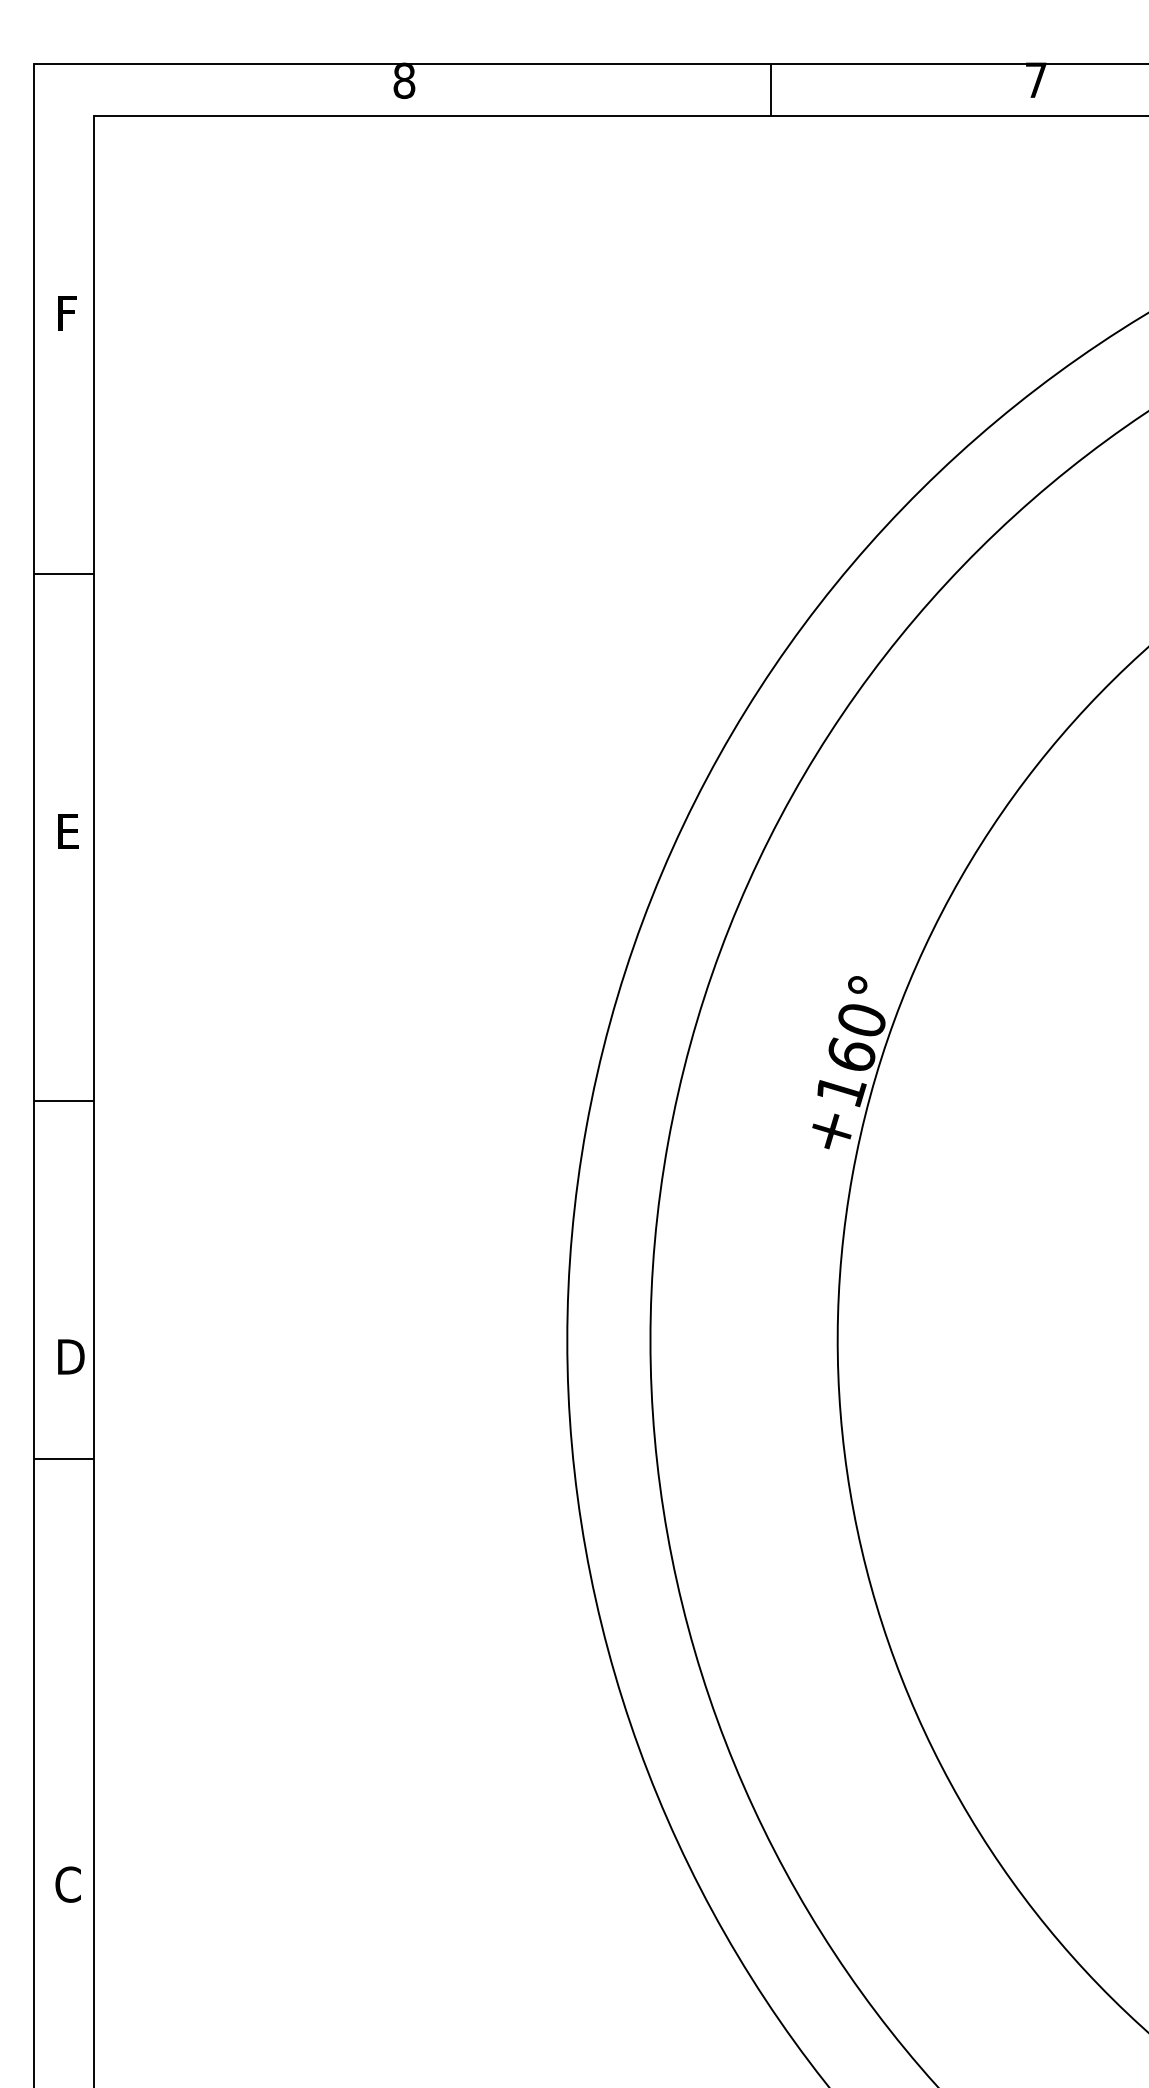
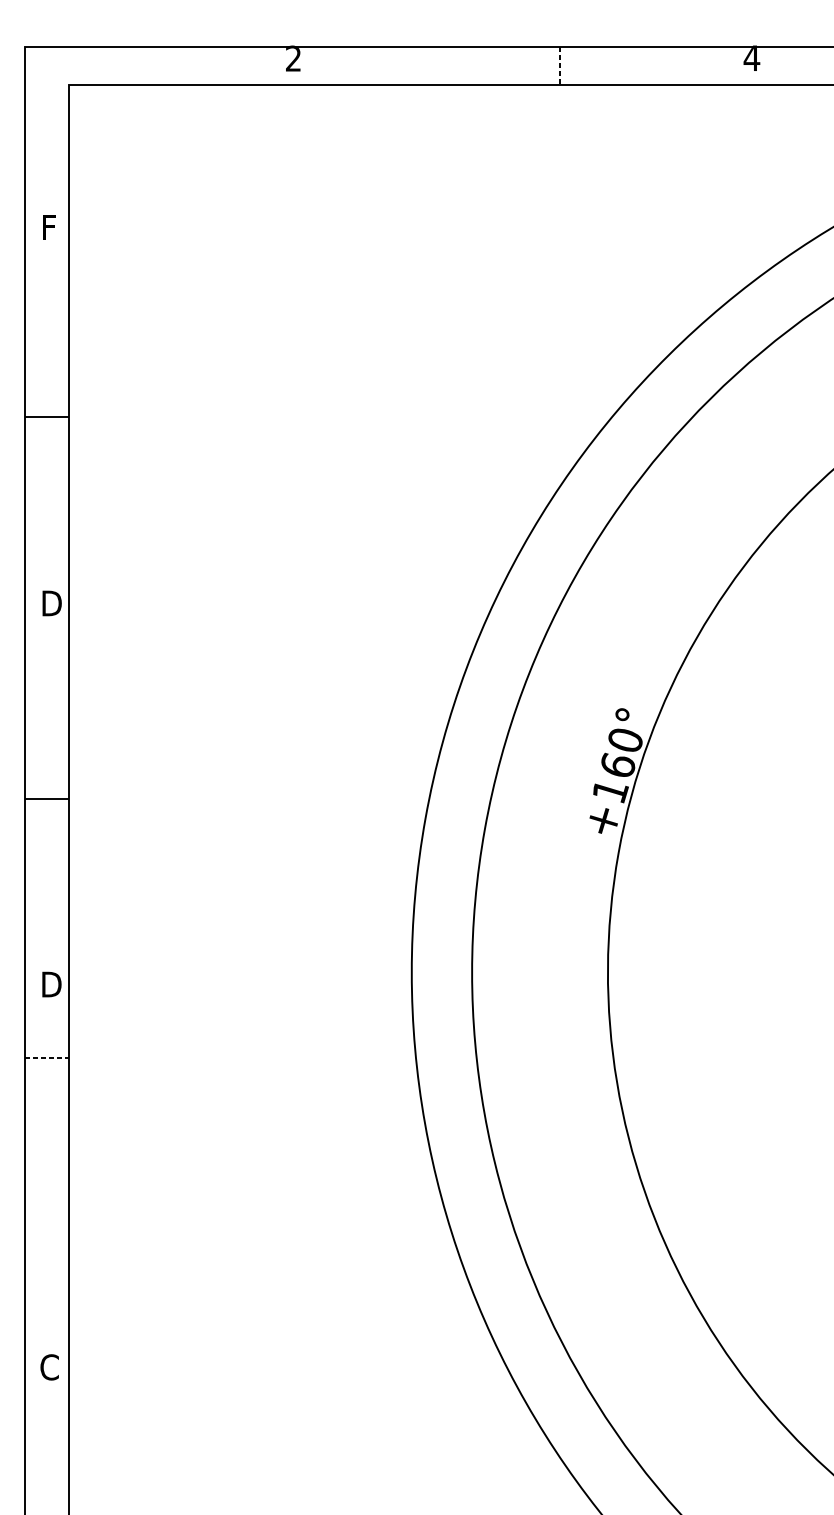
text: (1035, 79) -> (751, 57), 7 -> 4
text: (404, 80) -> (293, 58), 8 -> 2
line: (771, 90) -> (559, 65), solid -> dashed
text: (71, 831) -> (52, 603), E -> D
line: (64, 1458) -> (46, 1058), solid -> dashed

